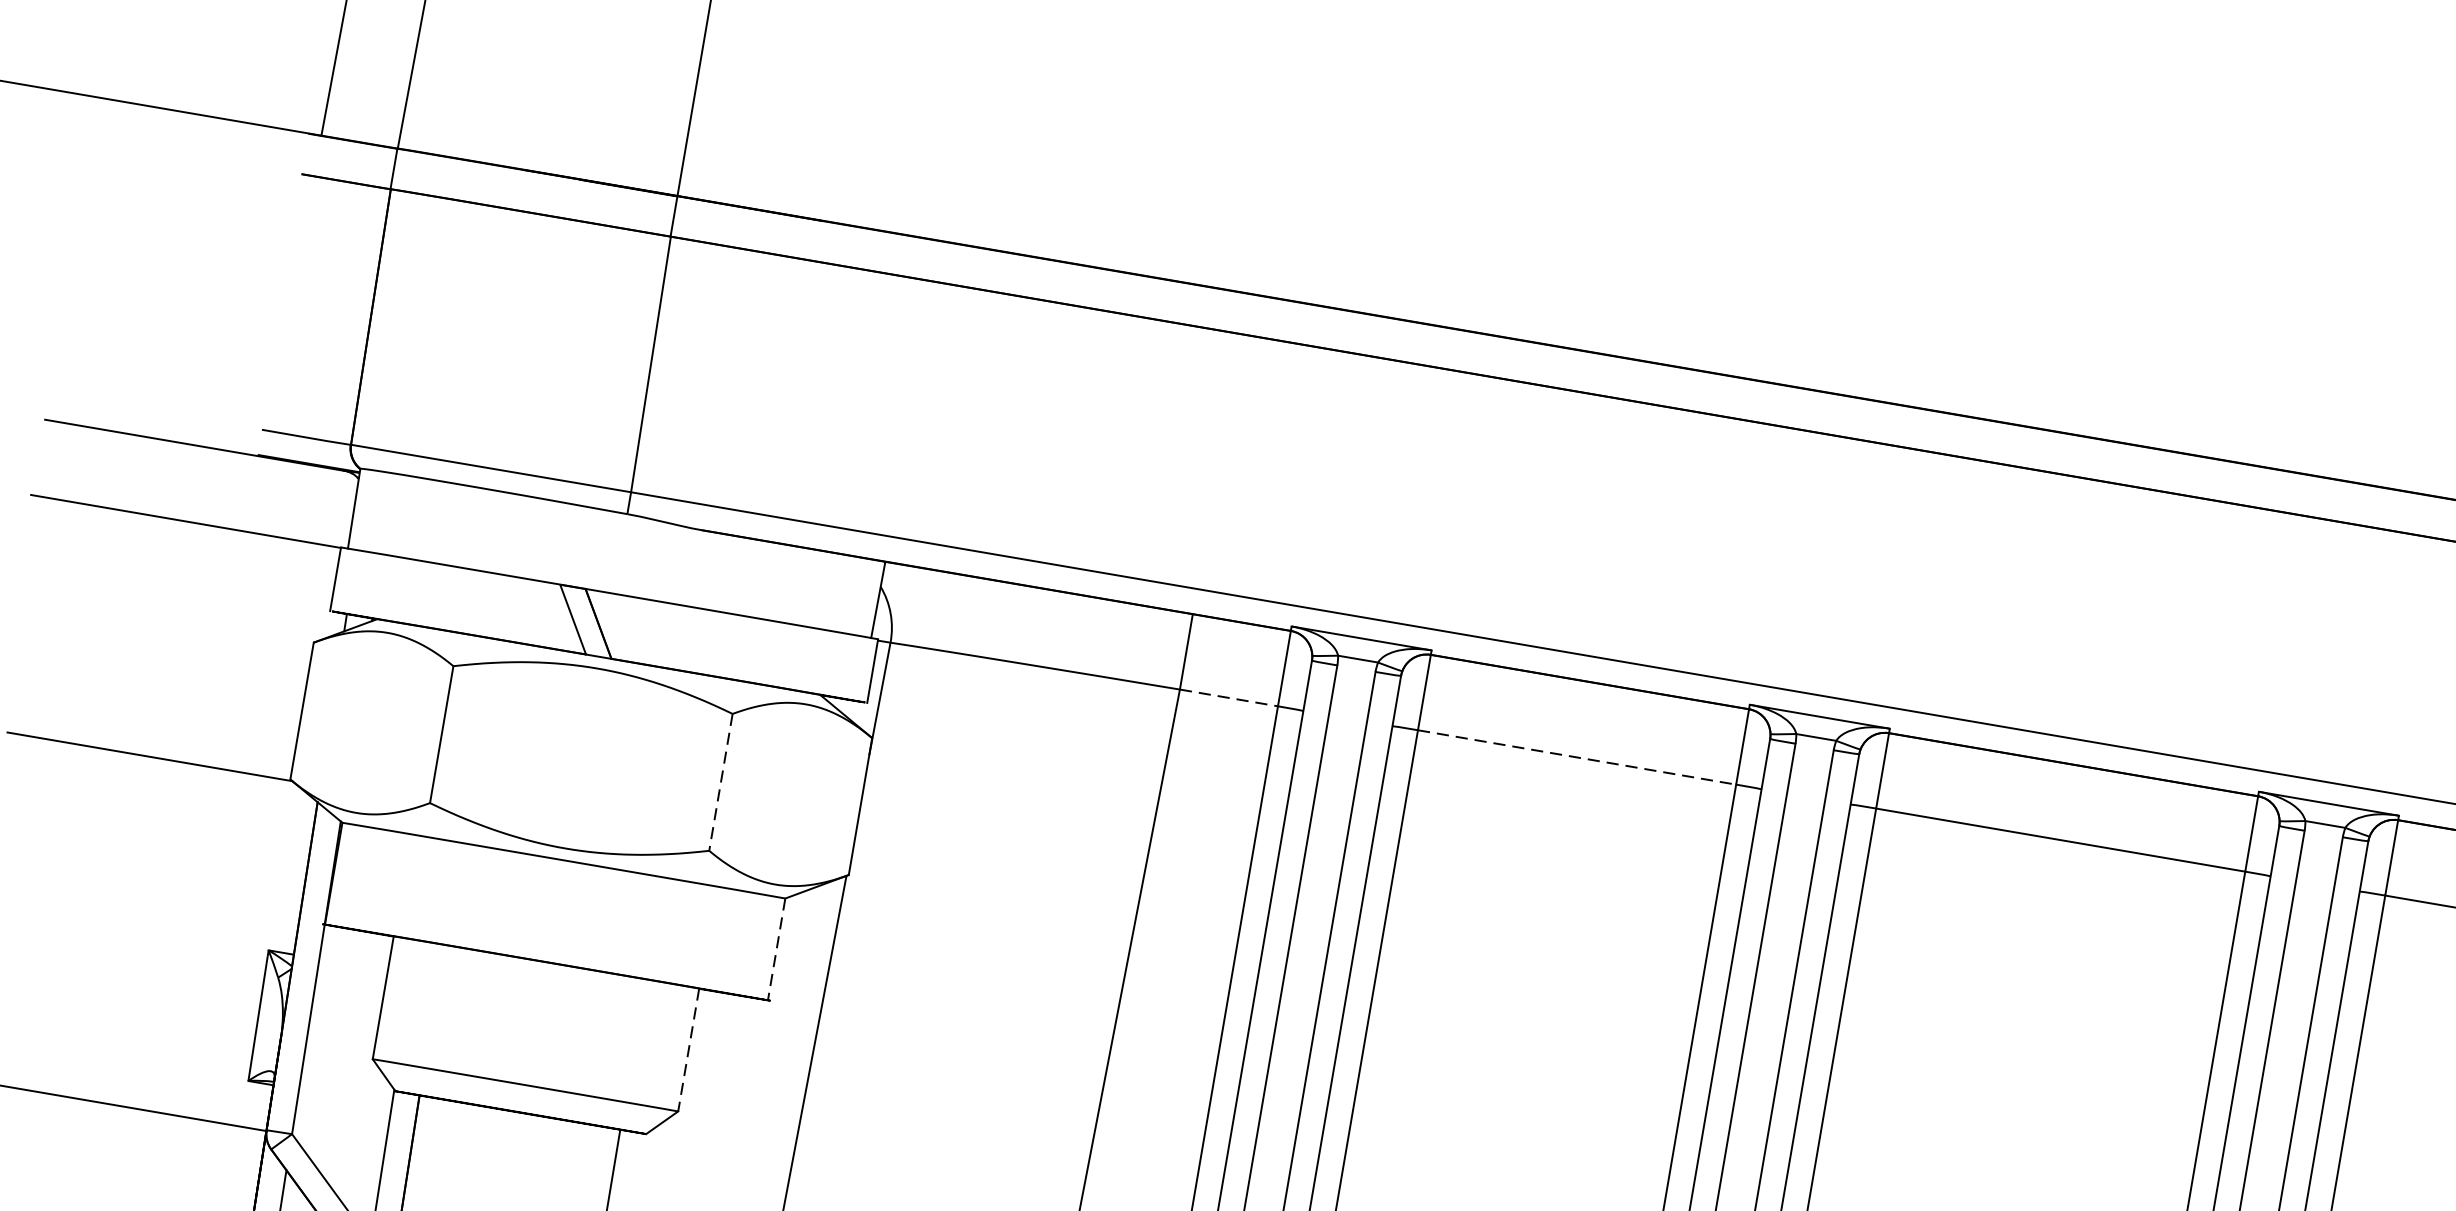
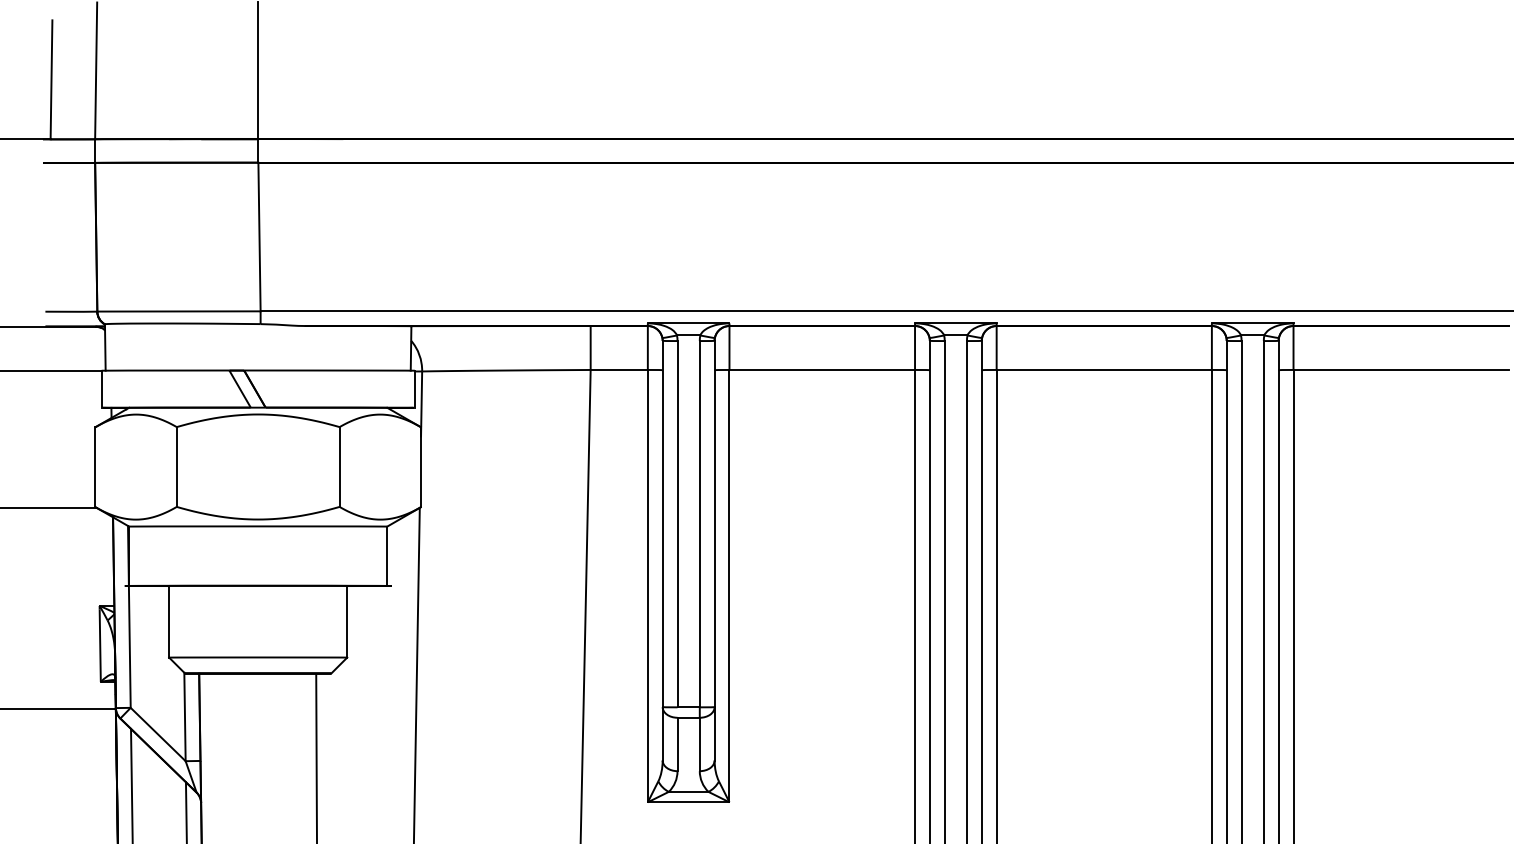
line: (1229, 697) -> (619, 369), dashed -> solid
line: (1577, 756) -> (822, 369), dashed -> solid
line: (720, 783) -> (339, 467), dashed -> solid
line: (776, 949) -> (387, 556), dashed -> solid
line: (689, 1049) -> (347, 621), dashed -> solid

